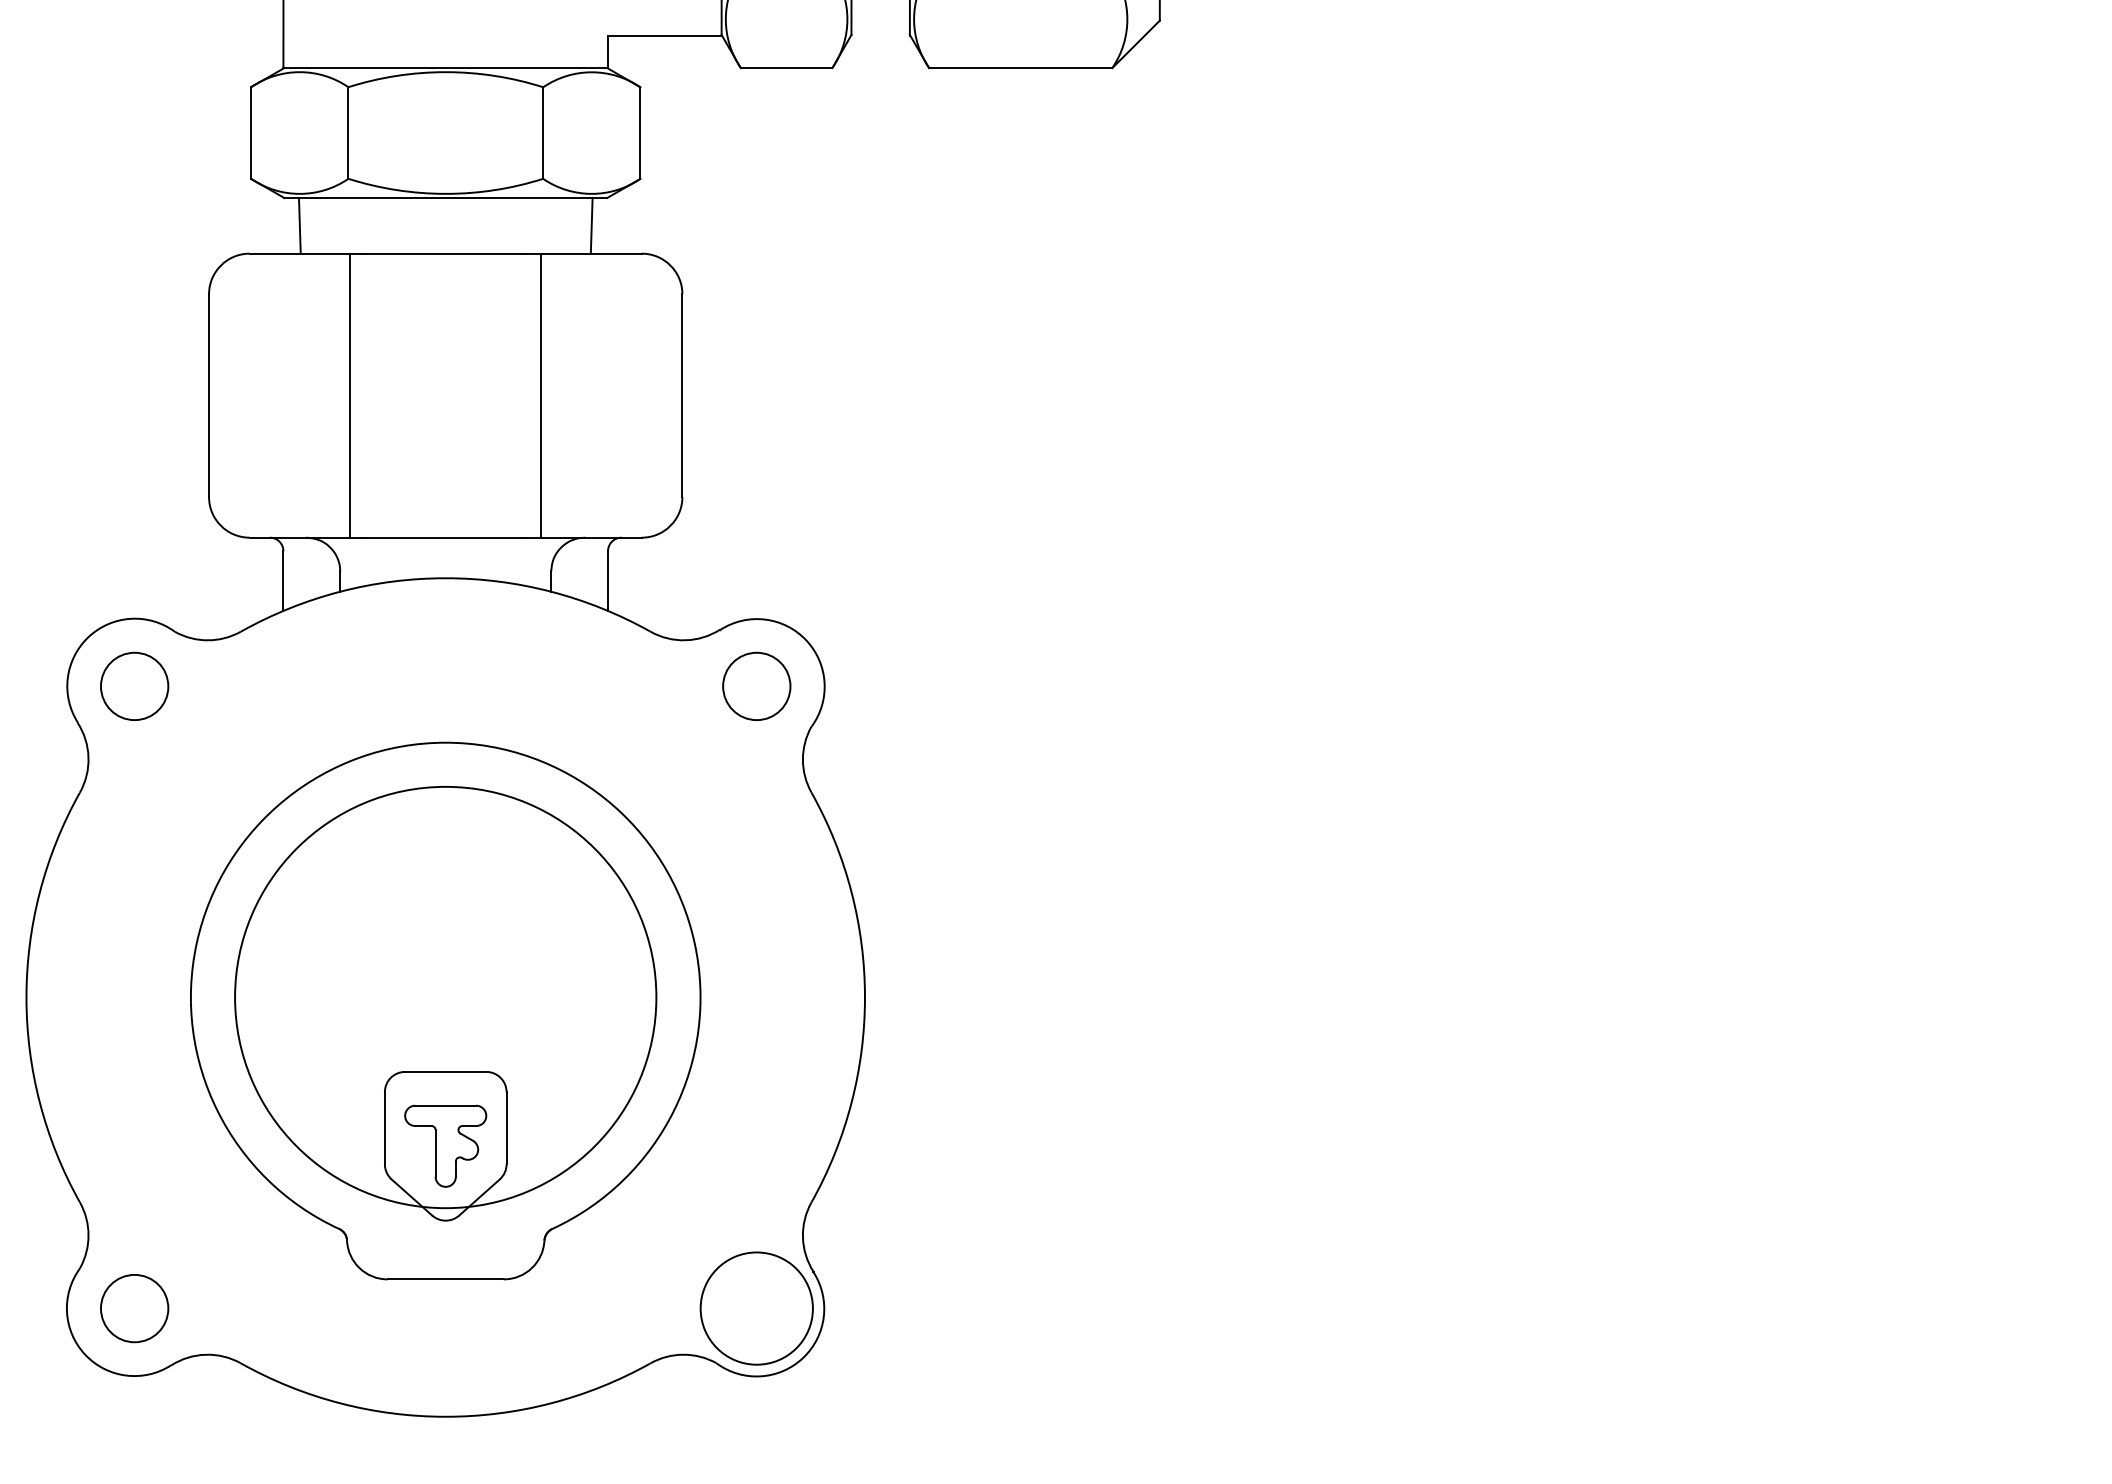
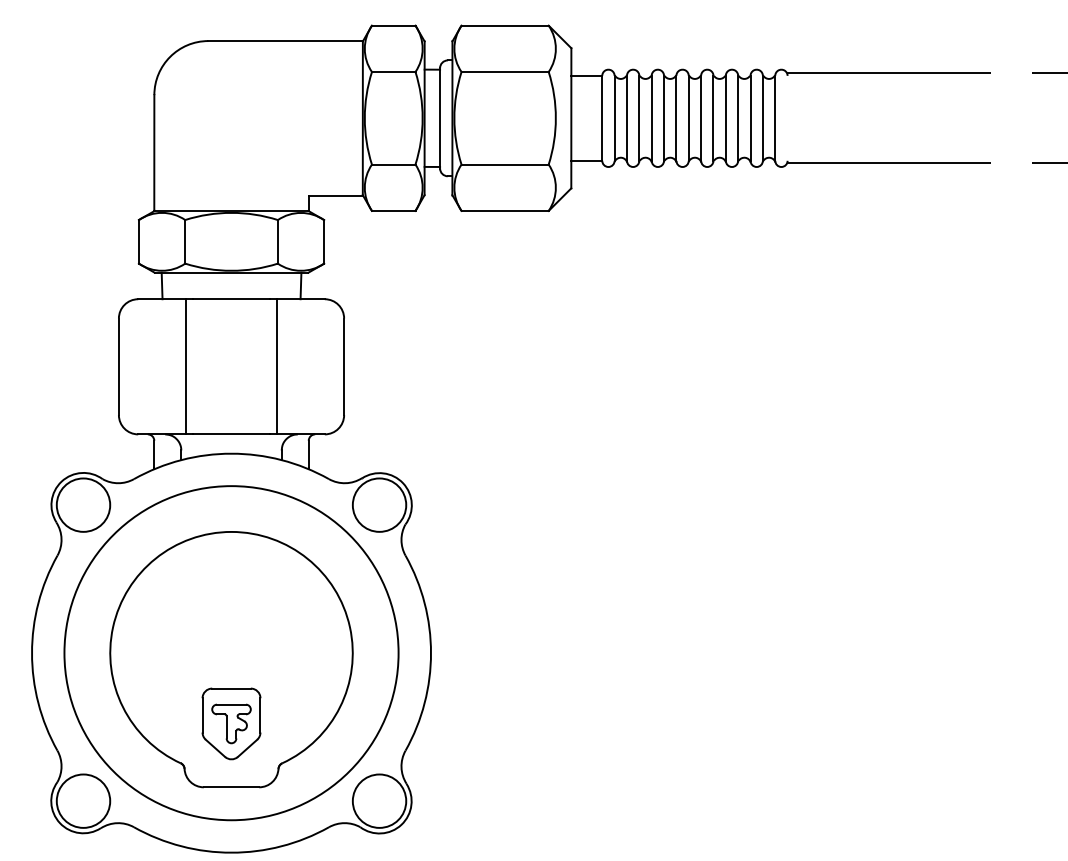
circle: (134, 685) -> (83, 504), size x1.67
circle: (756, 685) -> (379, 504), size x1.67
circle: (445, 998) -> (231, 653), size x1.67
circle: (134, 1307) -> (83, 800), size x1.67

